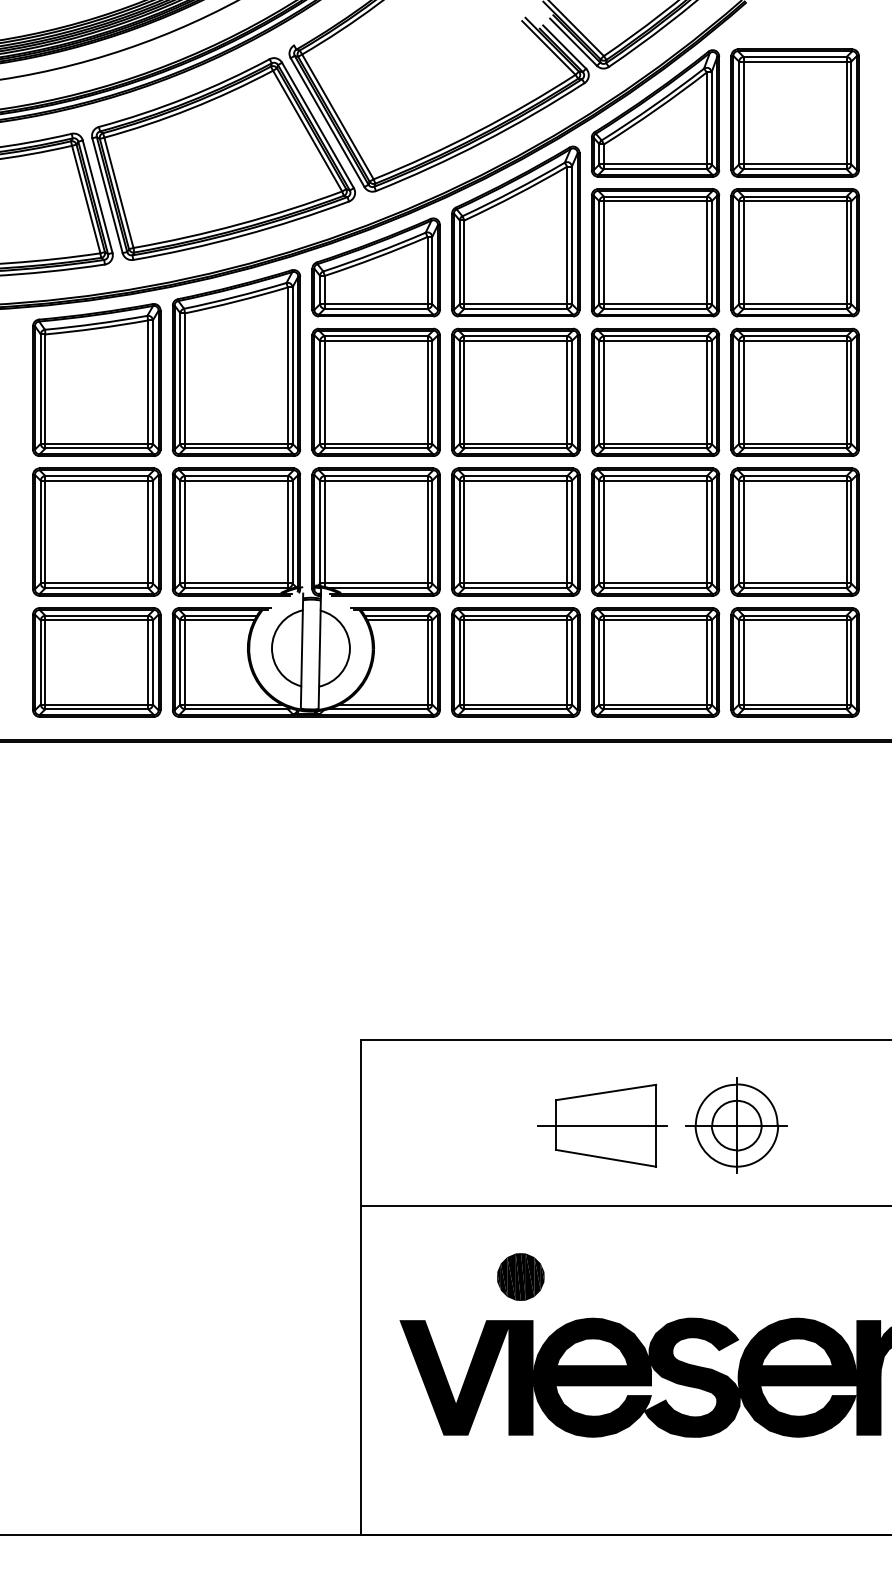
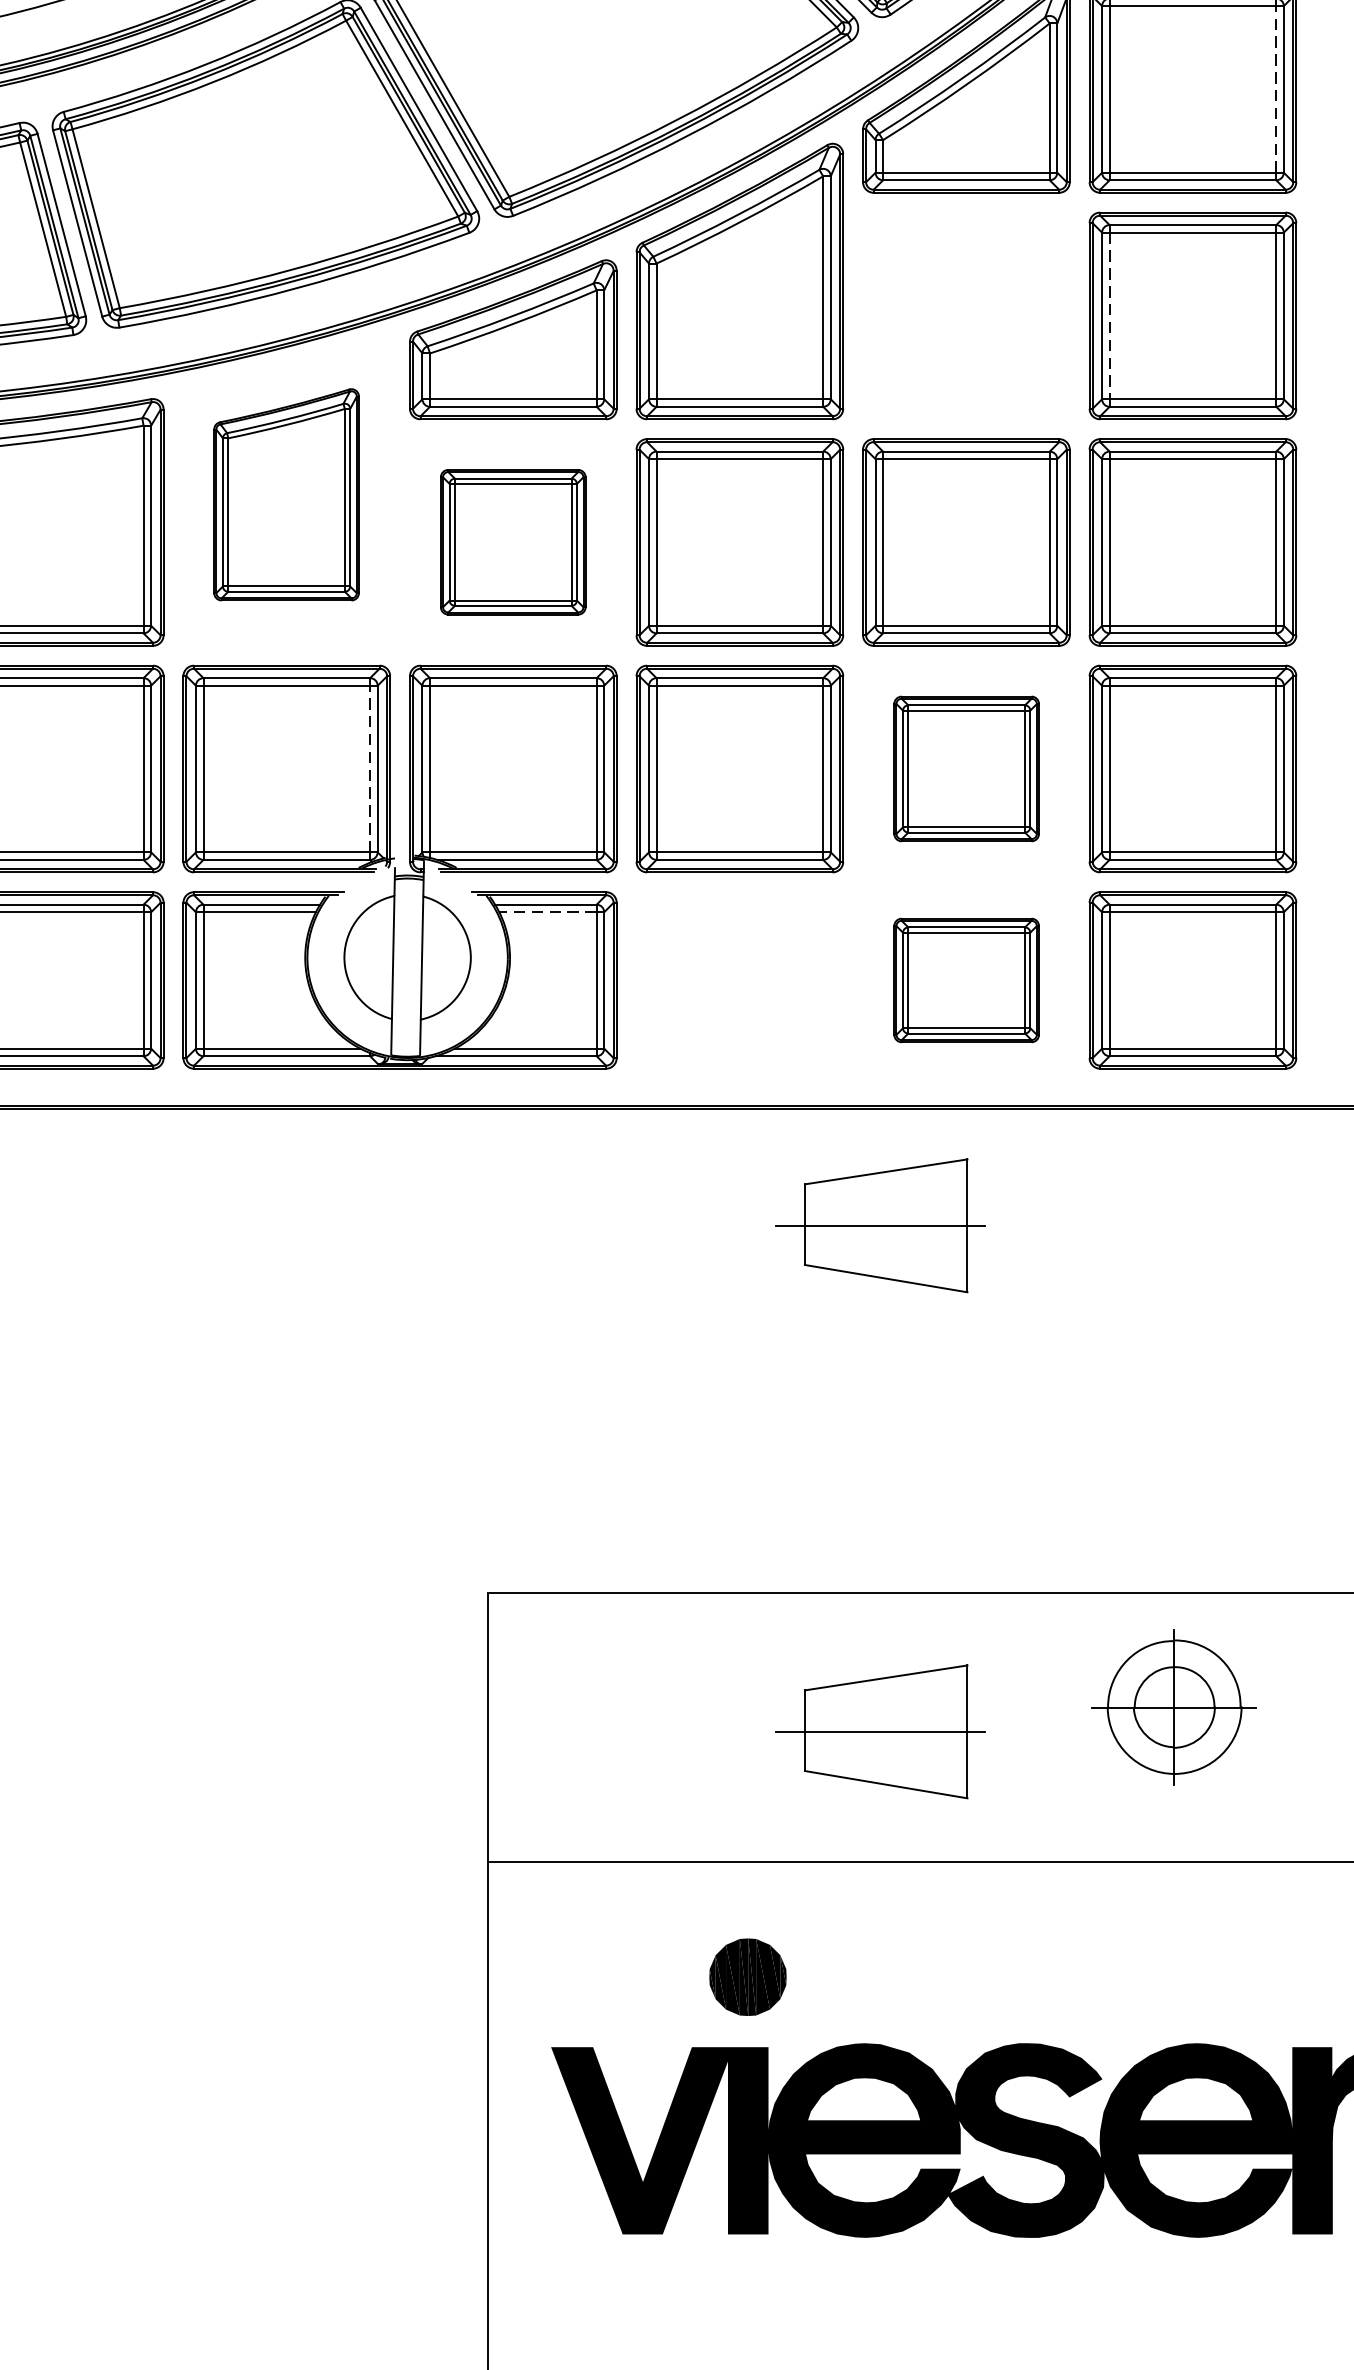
line: (846, 112) -> (1276, 88), solid -> dashed
part: (655, 252) -> (966, 315), removed
line: (743, 253) -> (1109, 317), solid -> dashed
part: (235, 362) -> (285, 493), size x0.7
part: (375, 391) -> (512, 540), size x0.7
line: (287, 531) -> (369, 768), solid -> dashed
part: (655, 531) -> (966, 768), size x0.7
line: (397, 620) -> (547, 912), solid -> dashed
part: (515, 662) -> (739, 980), removed
part: (655, 662) -> (966, 980), size x0.7
part: (602, 813) -> (880, 1225), added
part: (736, 1125) -> (1174, 1707), moved

